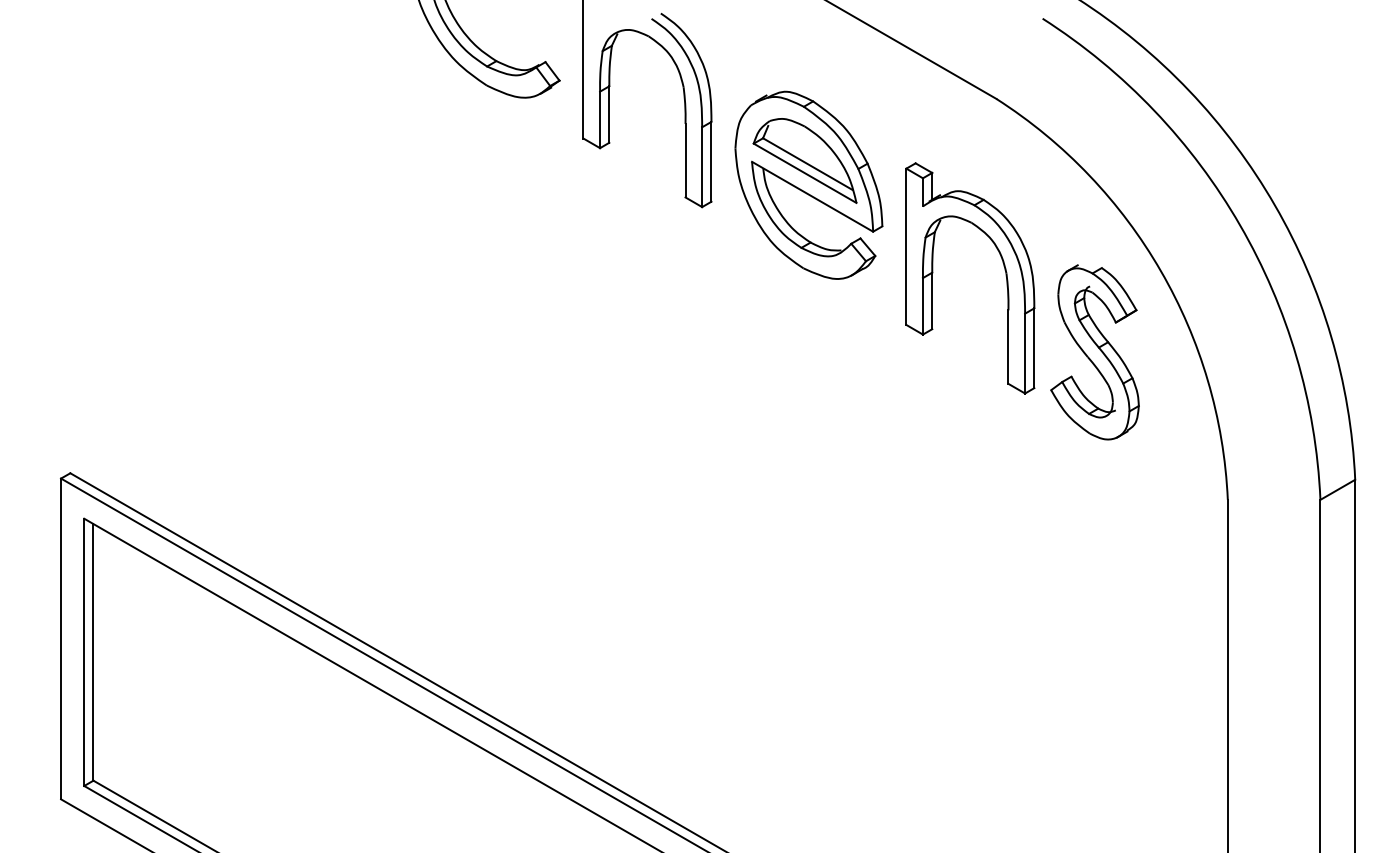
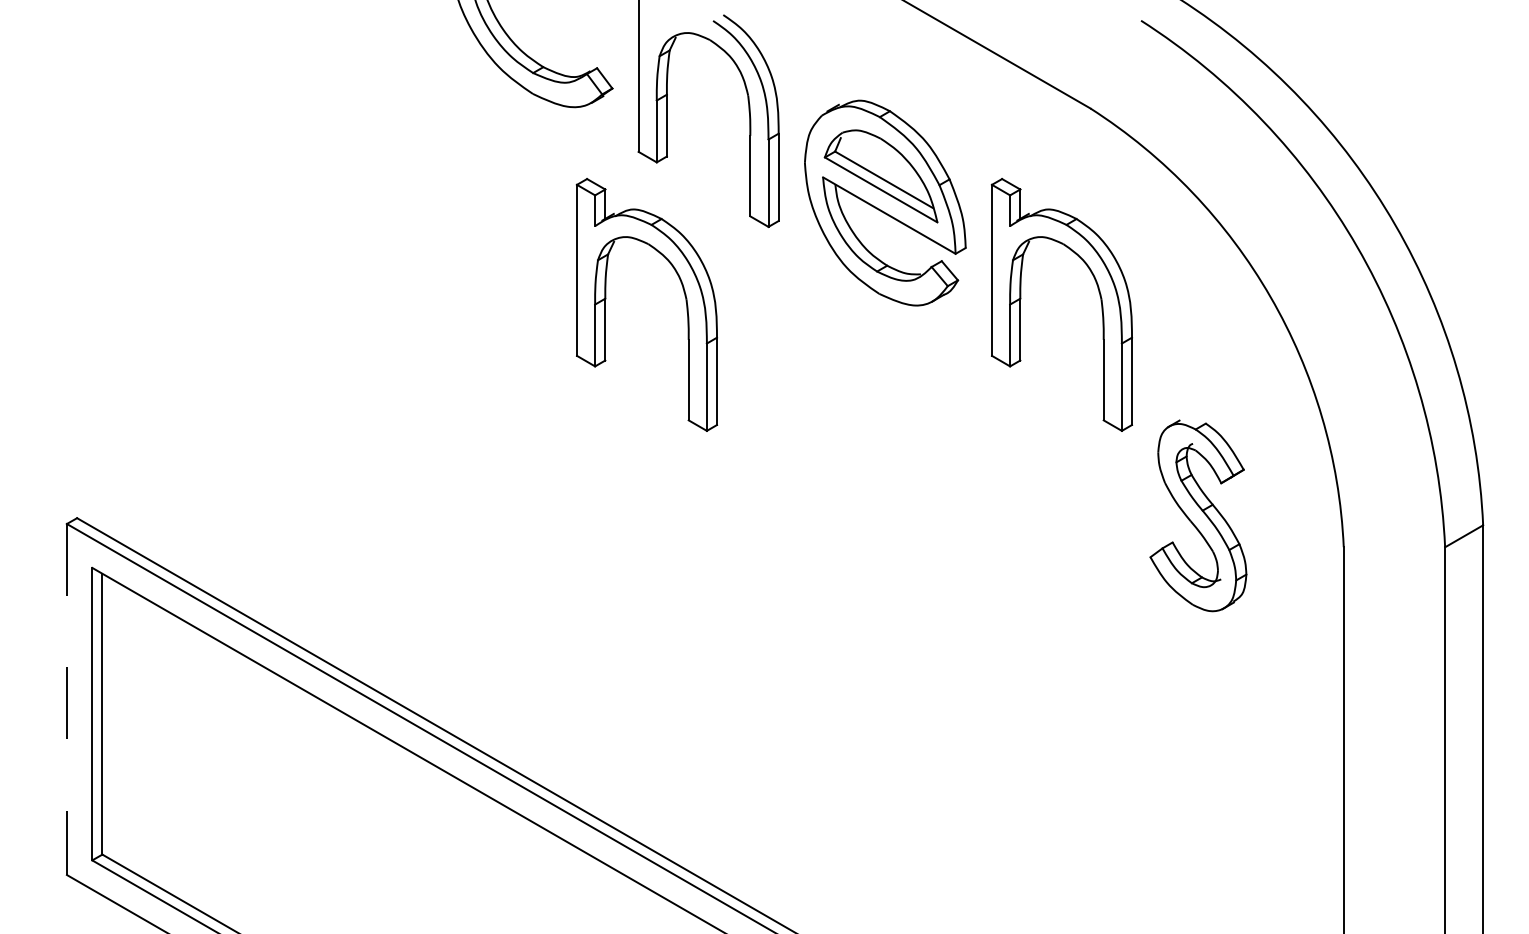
part: (625, 270) -> (684, 296), added
part: (1095, 352) -> (1198, 515), moved
line: (60, 638) -> (66, 699), solid -> dashed

